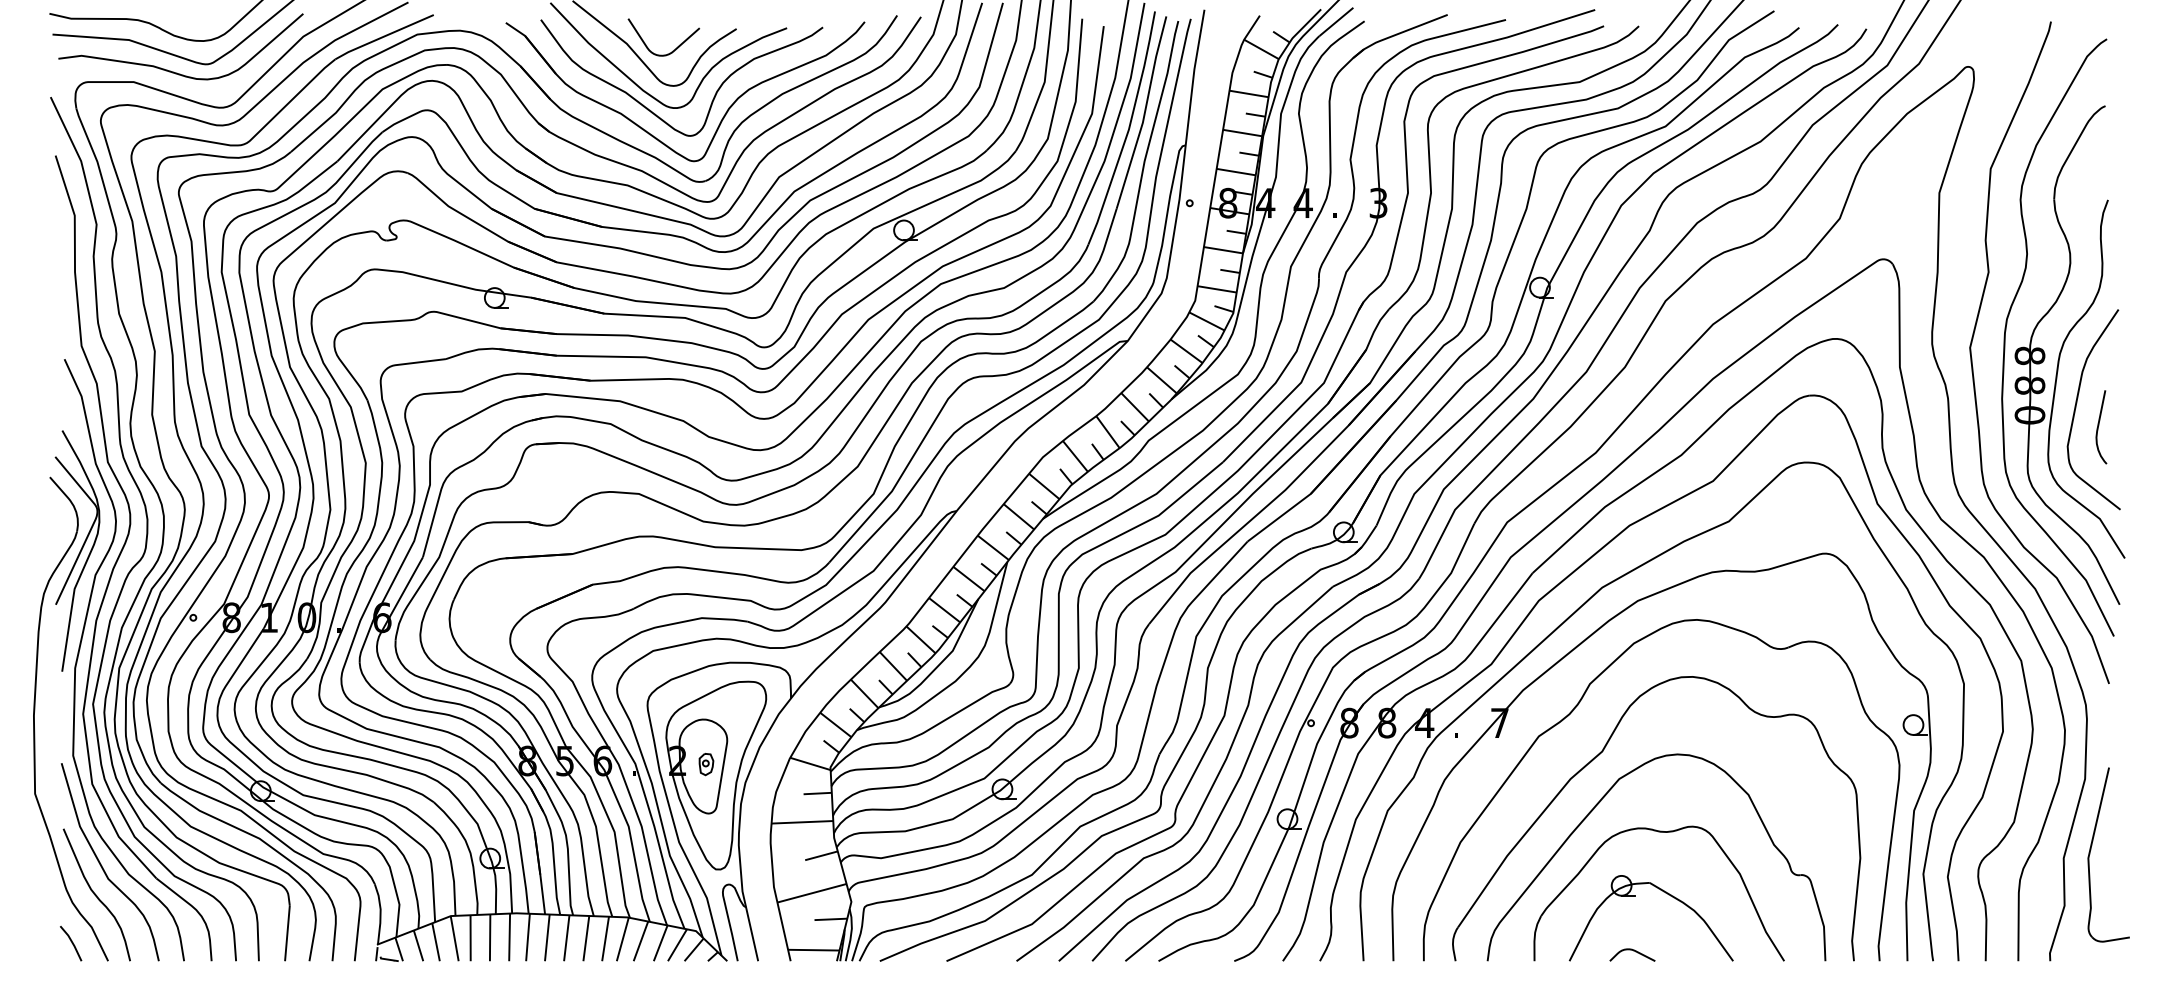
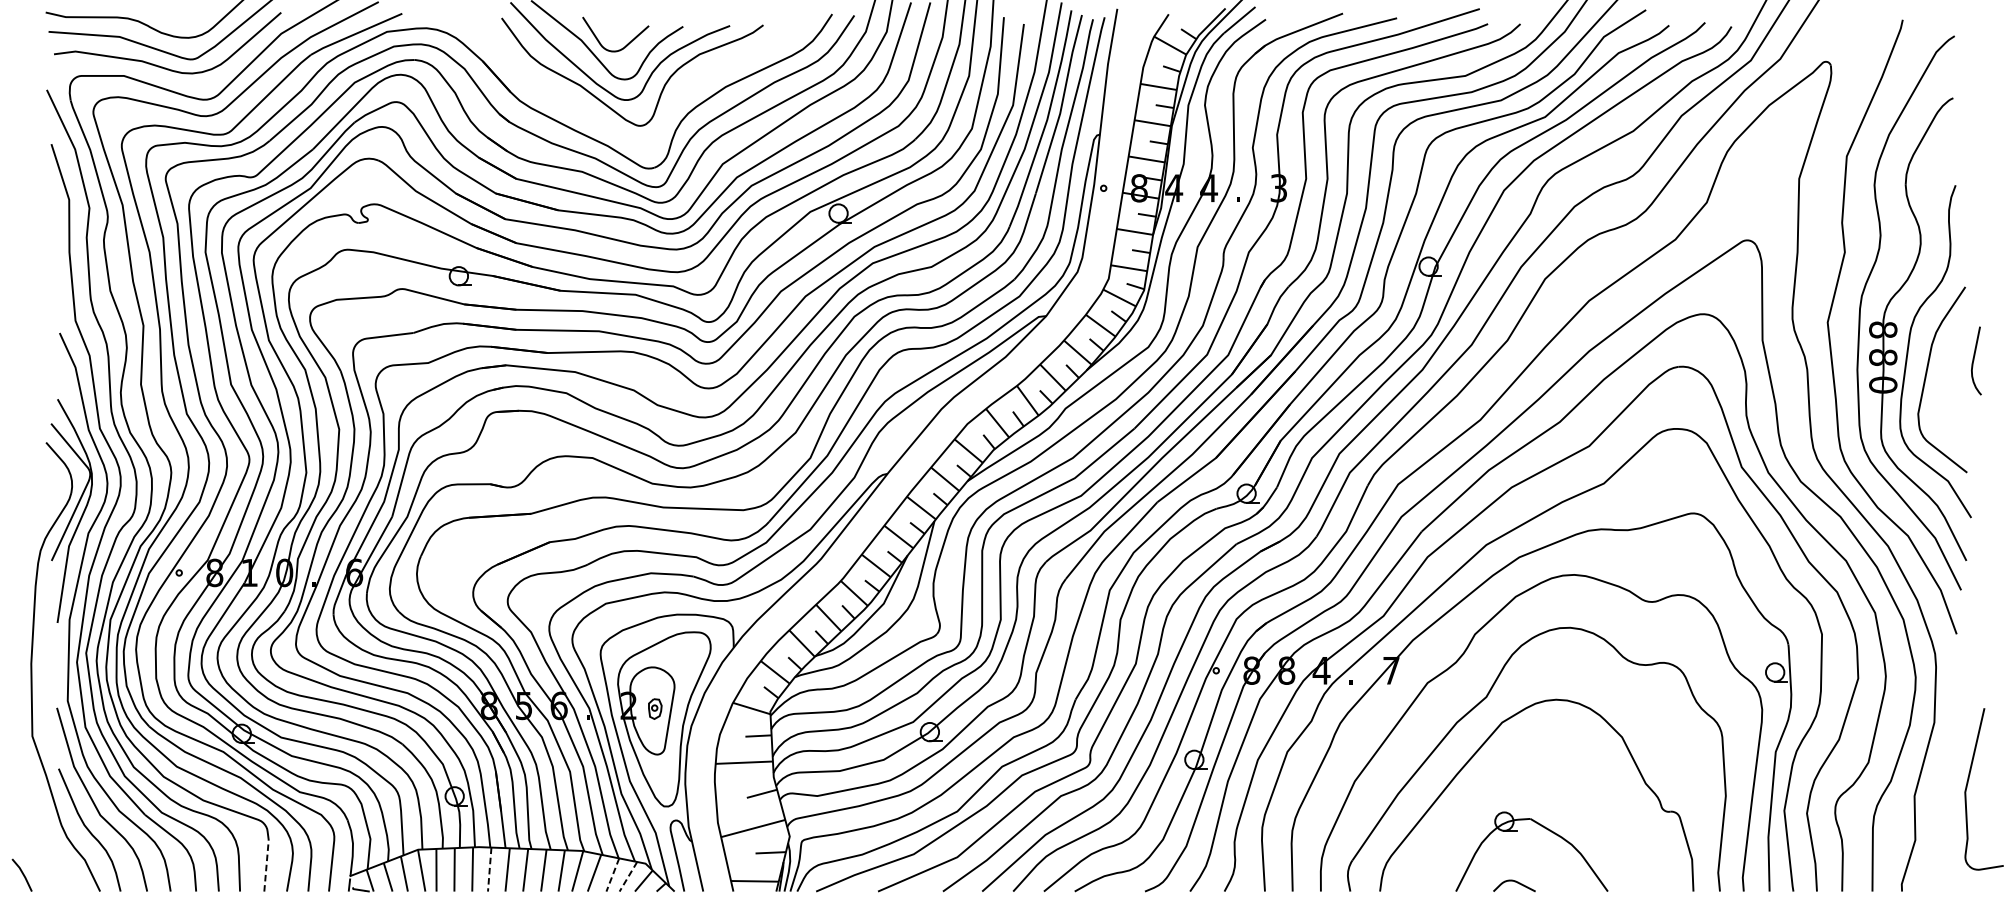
part: (723, 115) -> (671, 106), removed
curve: (2099, 425) -> (1974, 359), moved
part: (1658, 832) -> (1538, 772), removed
part: (2091, 850) -> (1968, 785), moved
line: (287, 933) -> (266, 865), solid -> dashed
line: (528, 937) -> (490, 869), solid -> dashed
line: (71, 943) -> (22, 875), moved
line: (660, 943) -> (612, 875), solid -> dashed
line: (677, 945) -> (628, 877), solid -> dashed

